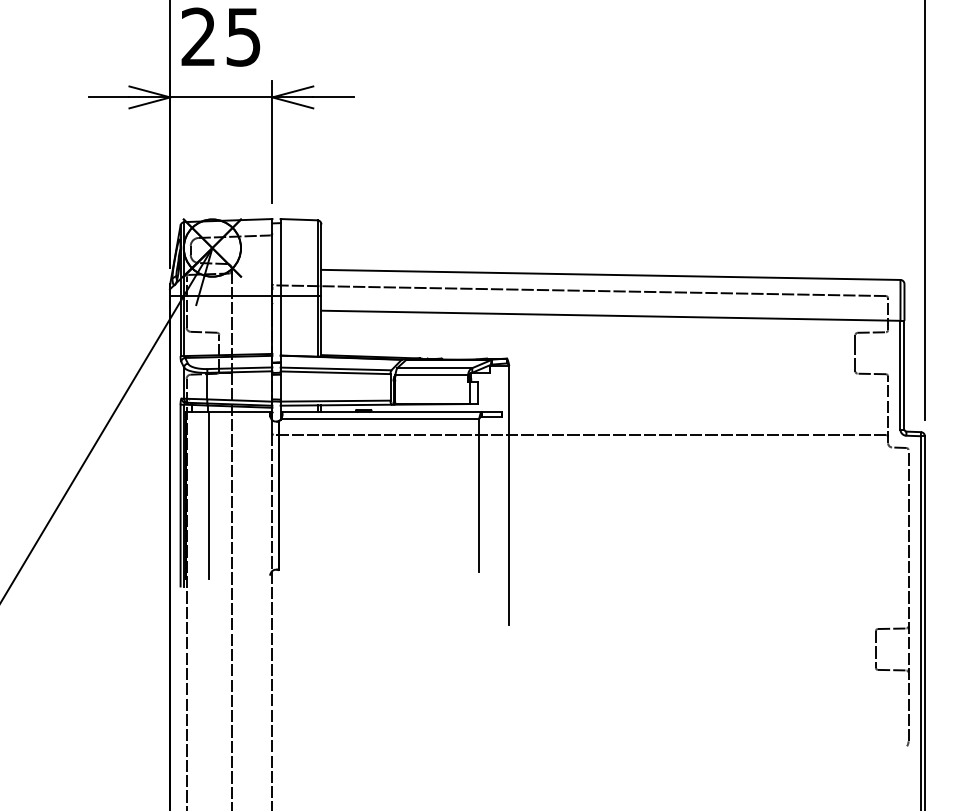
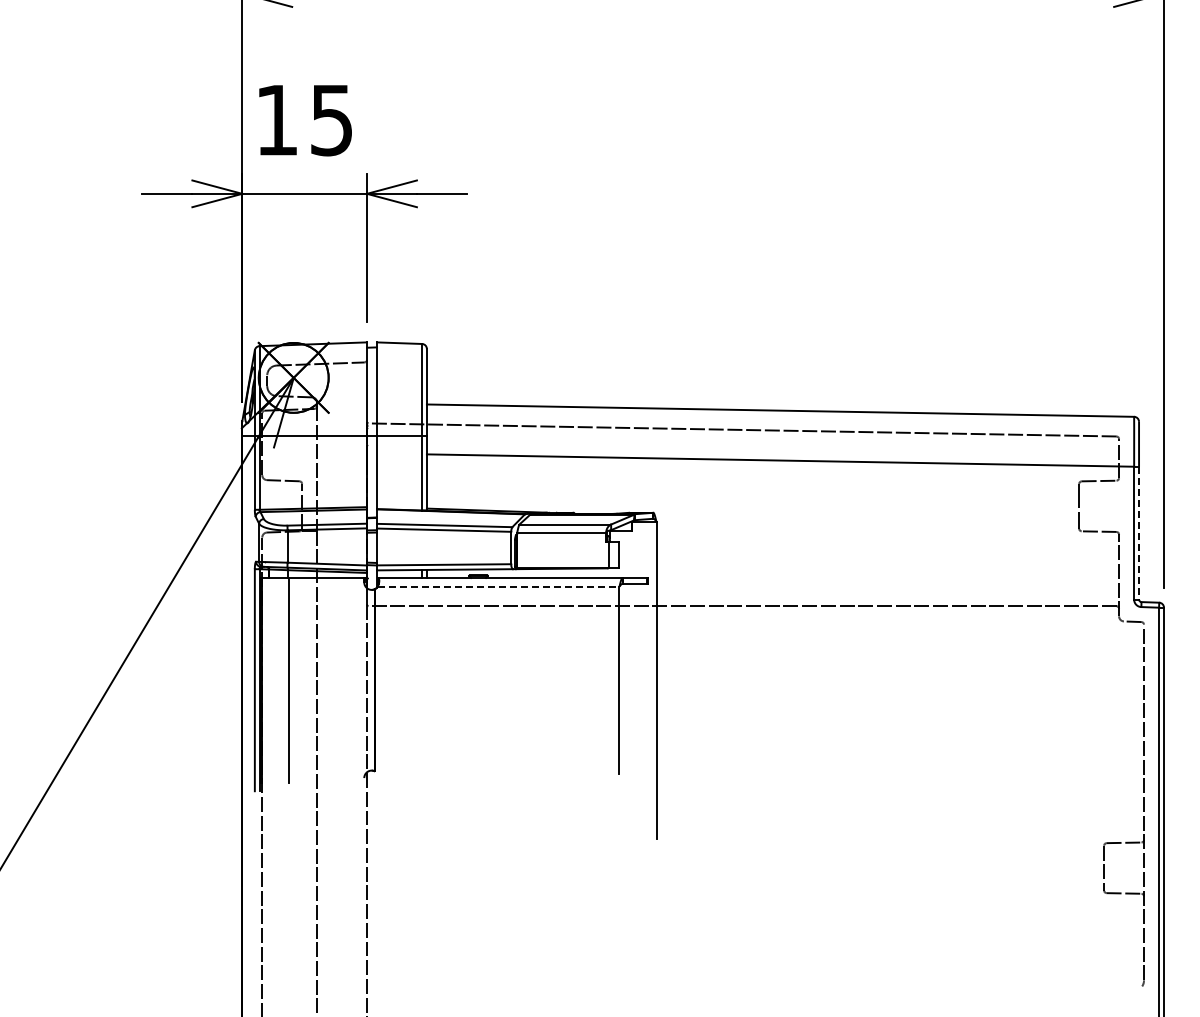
text: (198, 36) -> (276, 119), 25 -> 15
line: (904, 375) -> (1139, 533), solid -> dashed
line: (380, 418) -> (498, 586), solid -> dashed

